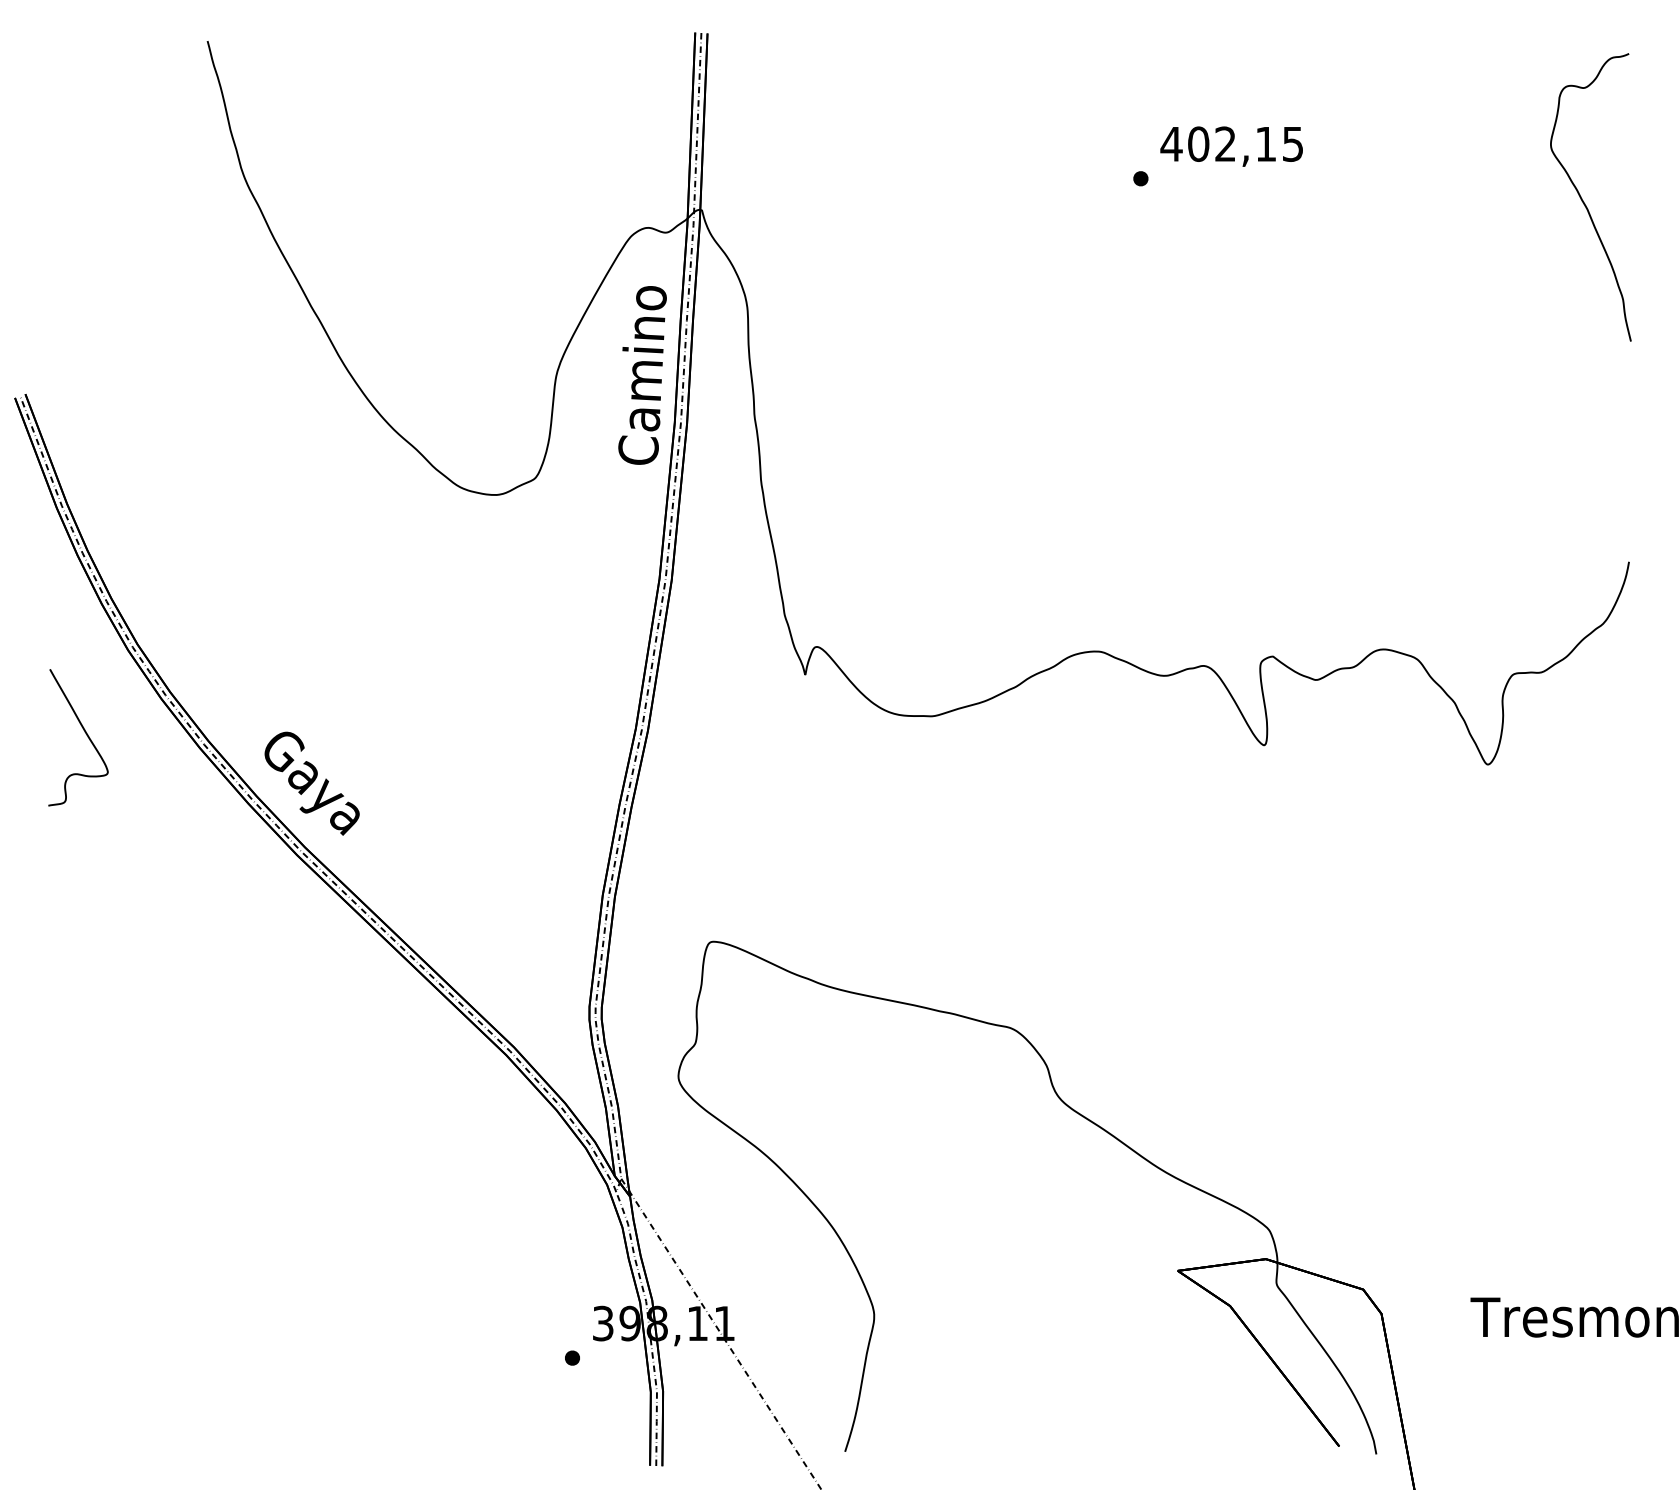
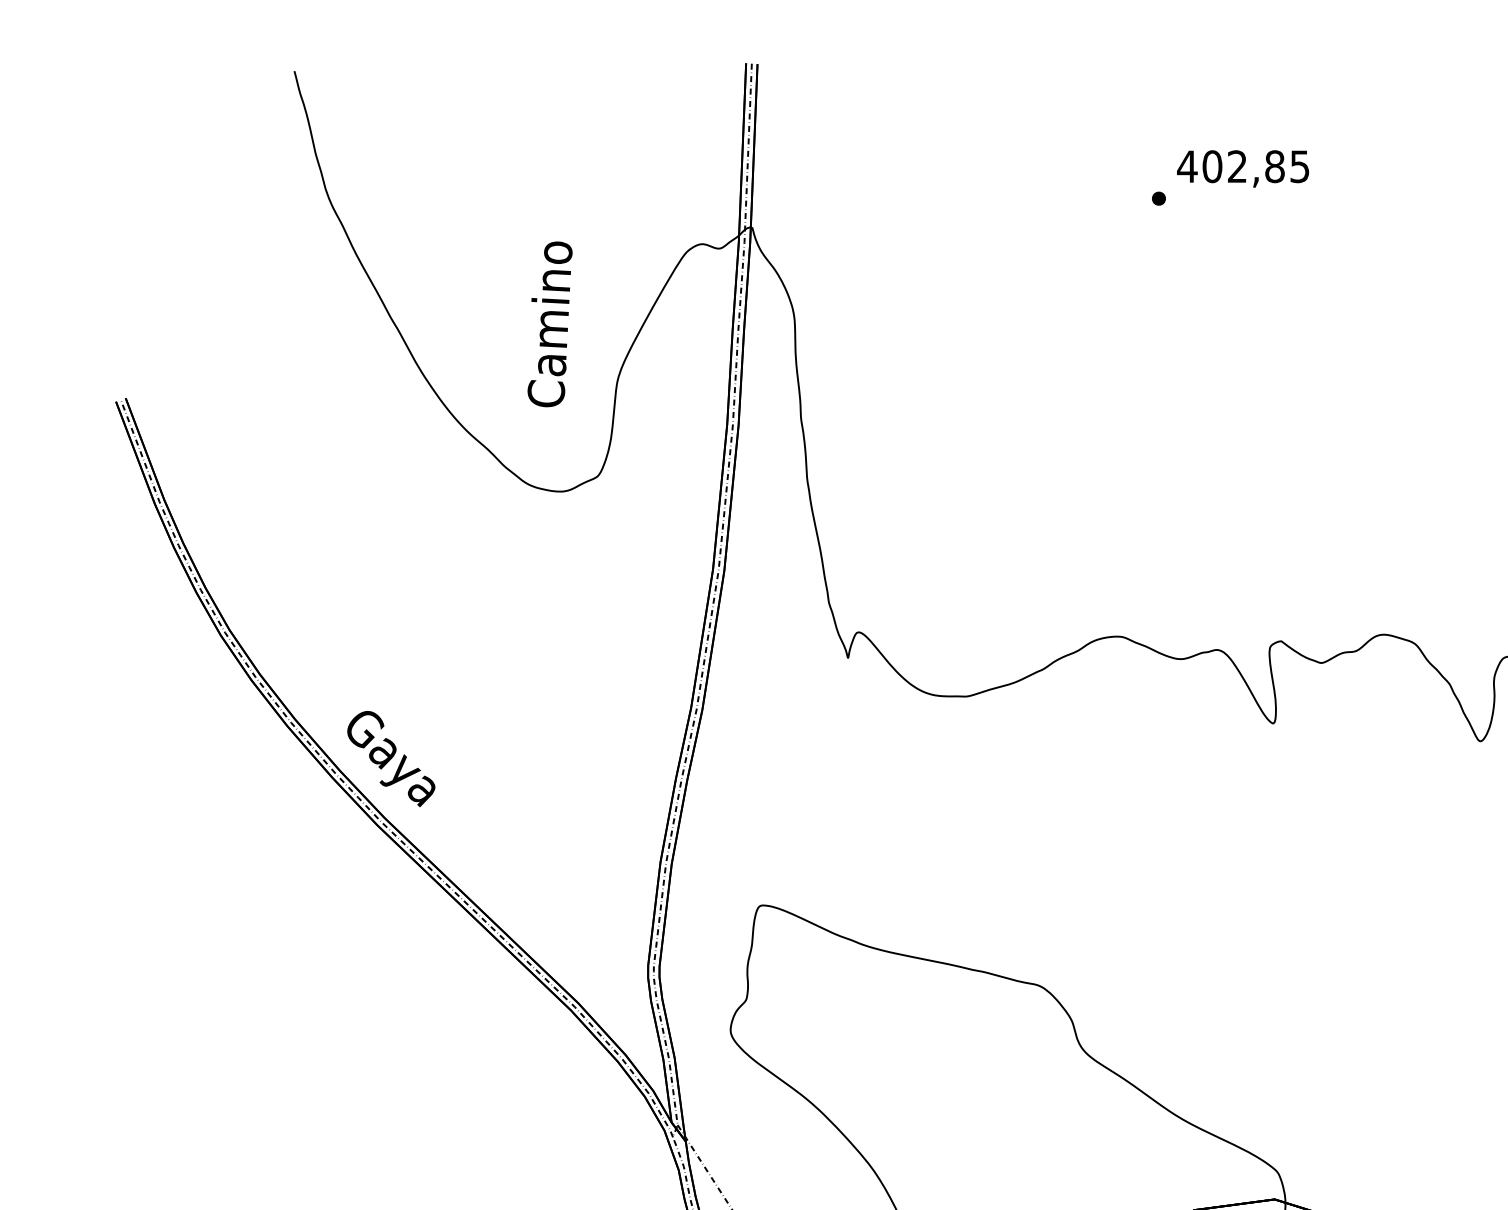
text: (1265, 143) -> (1274, 166), 402,15 -> 402,85
text: (642, 375) -> (550, 324), moved
curve: (84, 732) -> (180, 711), removed

